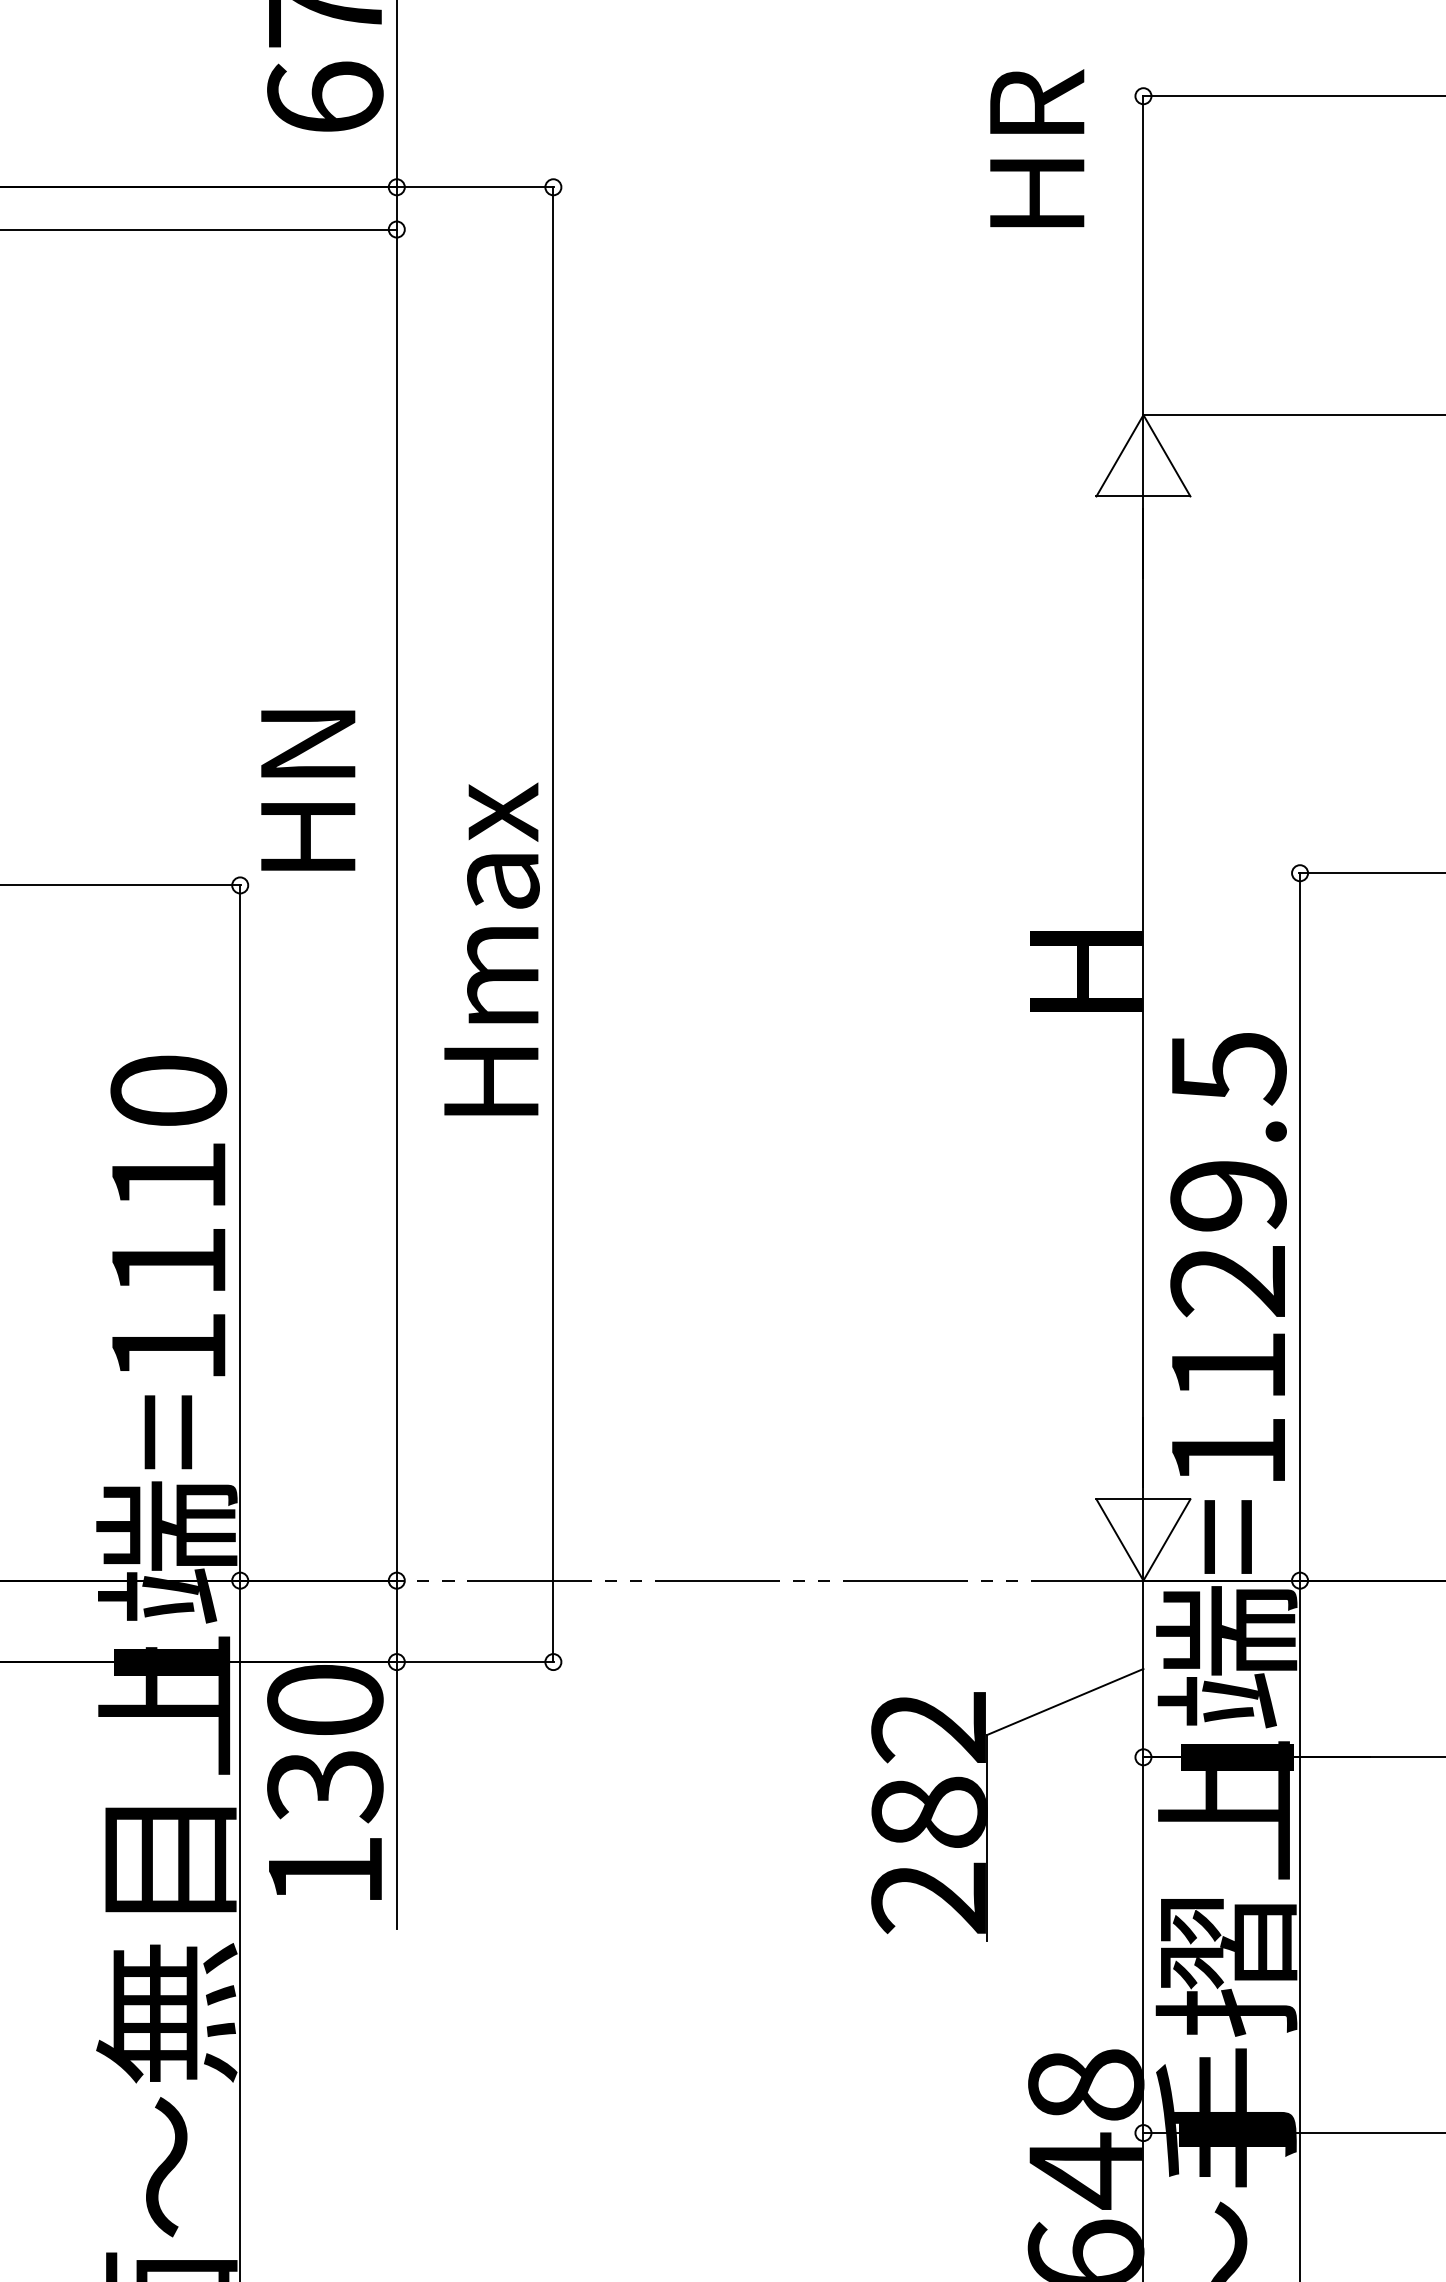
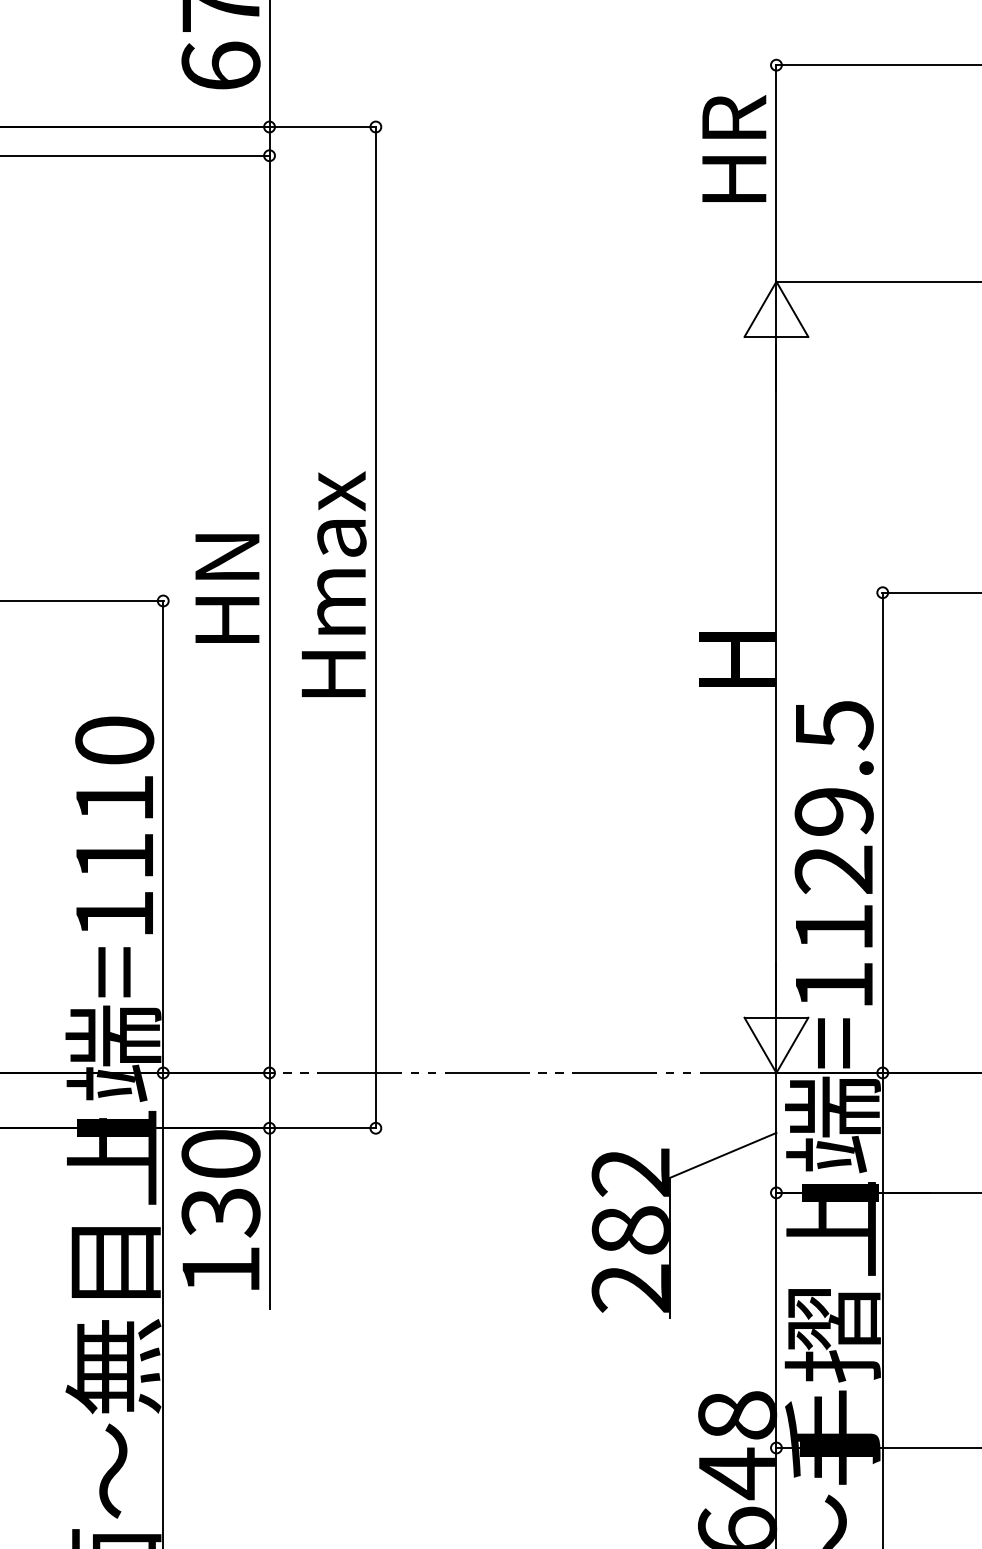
text: (1037, 148) -> (734, 148), moved
text: (308, 790) -> (227, 588), moved
text: (491, 948) -> (333, 583), moved

